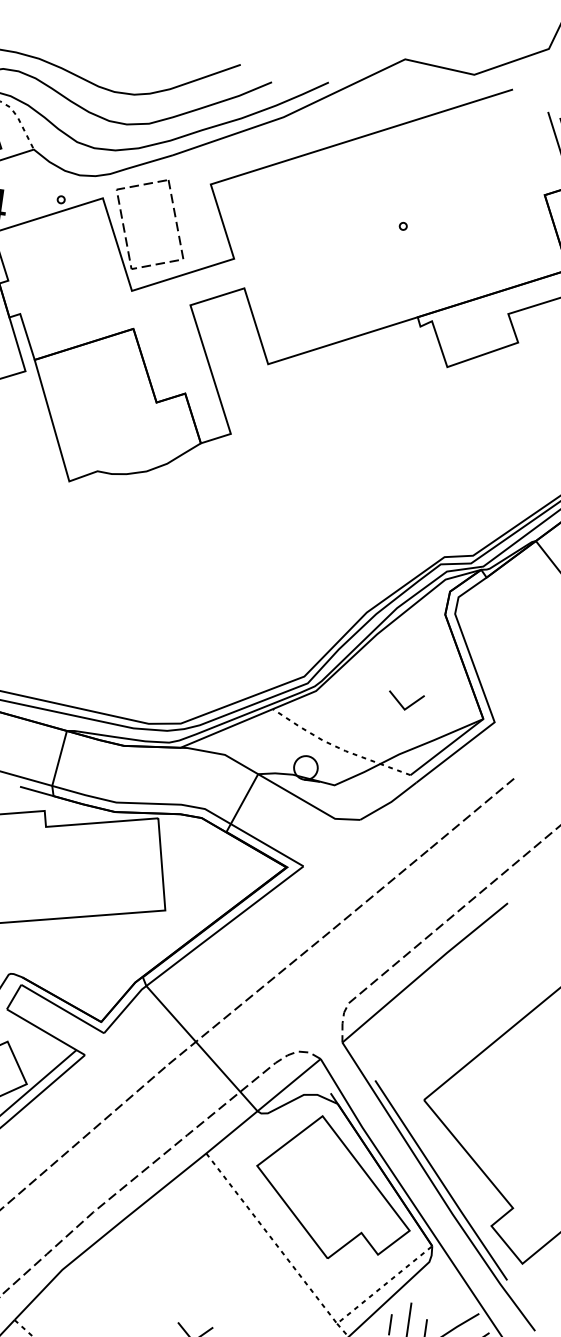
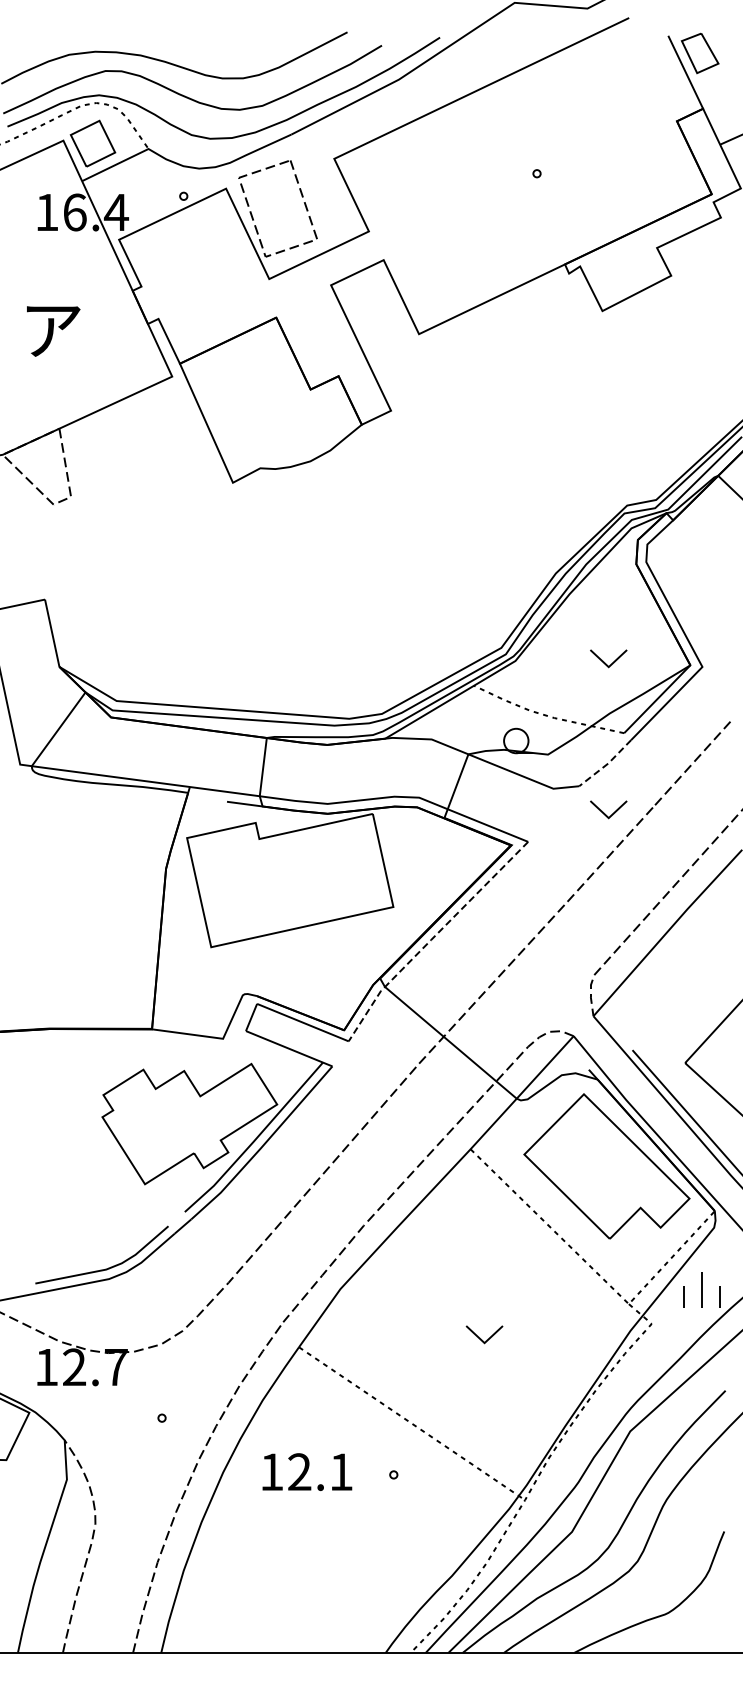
line: (389, 802) -> (606, 764), solid -> dashed
part: (385, 846) -> (608, 809), added
line: (198, 946) -> (432, 938), solid -> dashed

